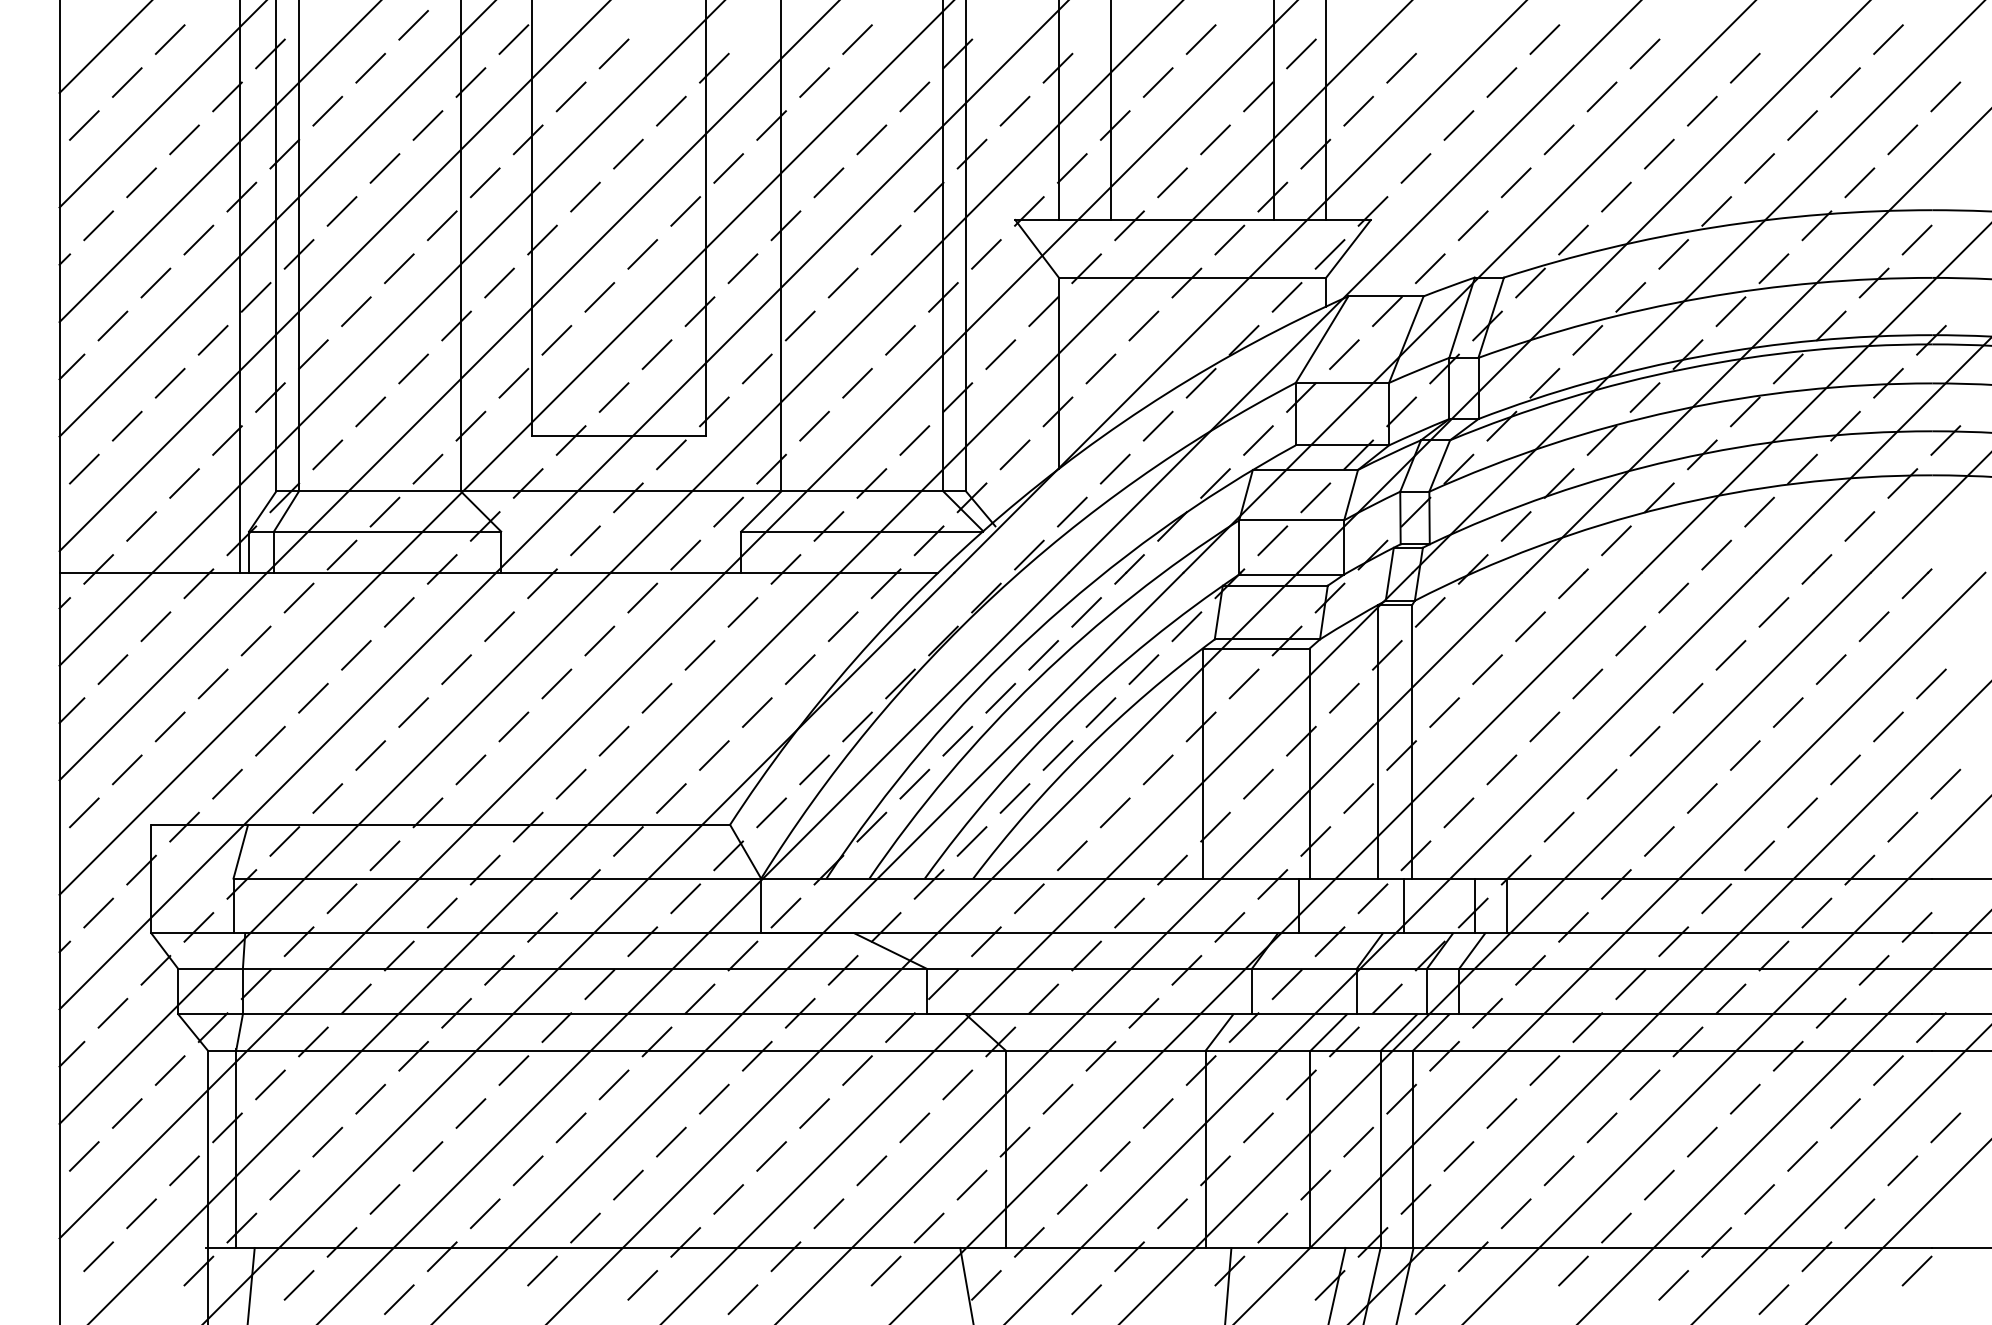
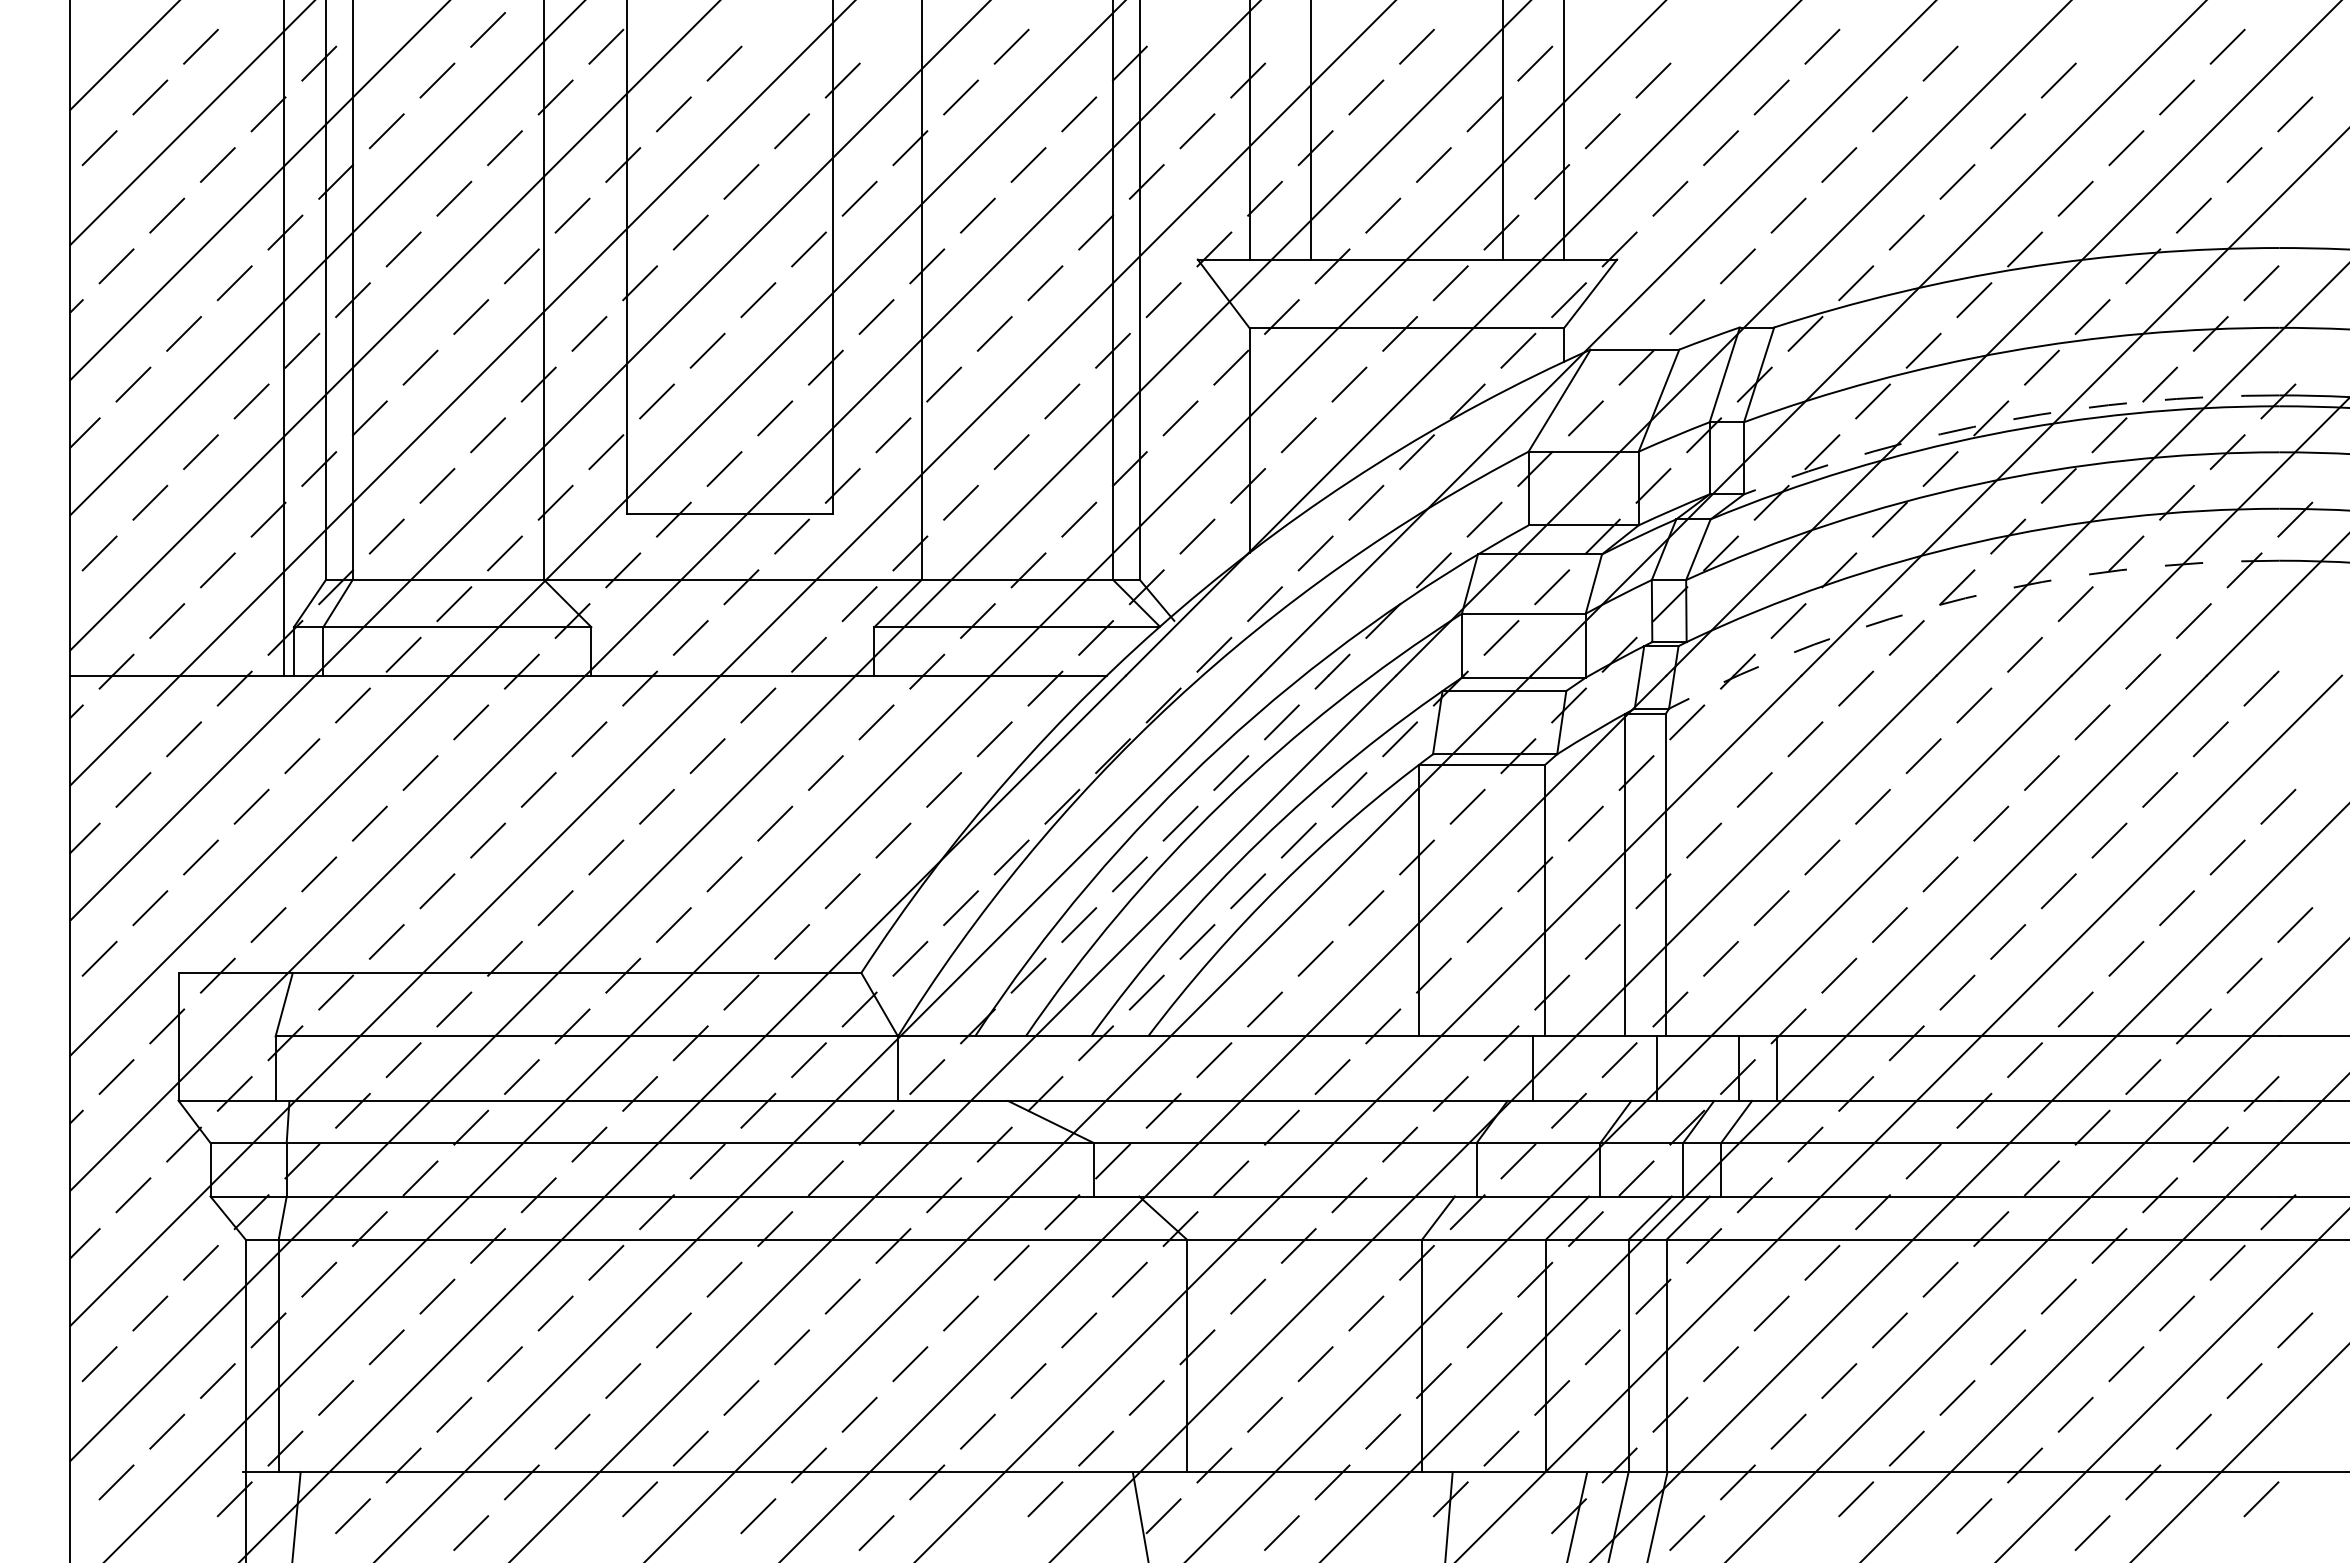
arc: (1701, 356) -> (2007, 420), solid -> dashed
arc: (1666, 507) -> (1965, 598), solid -> dashed

